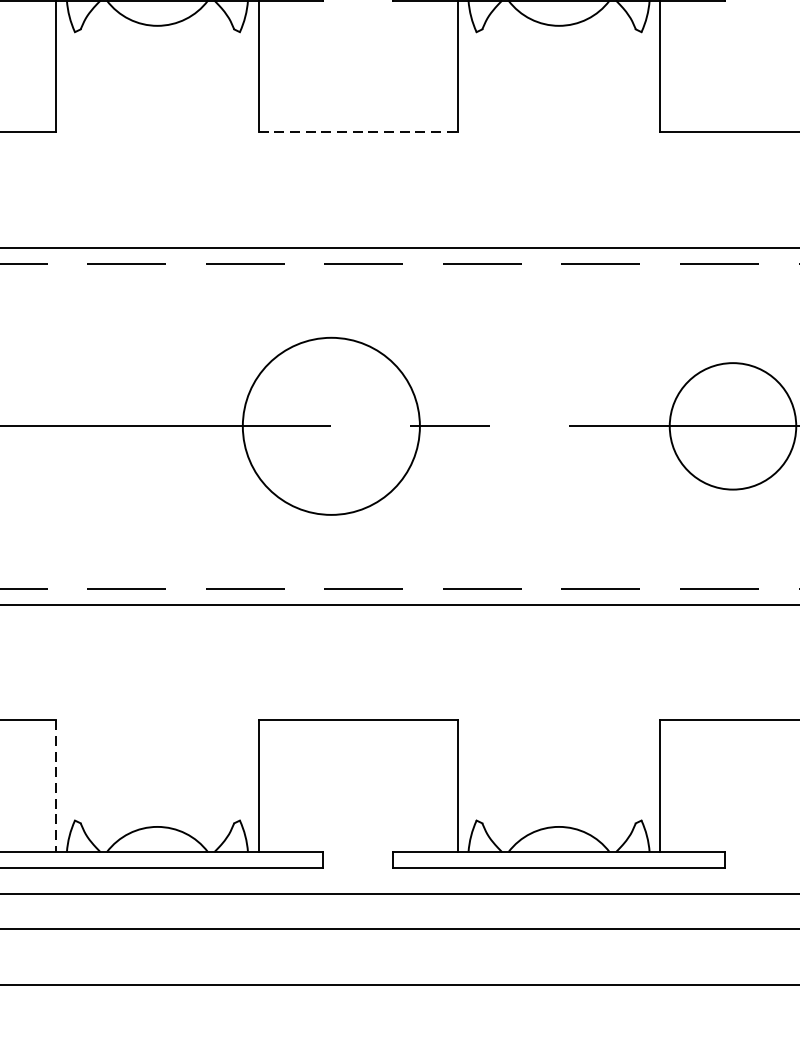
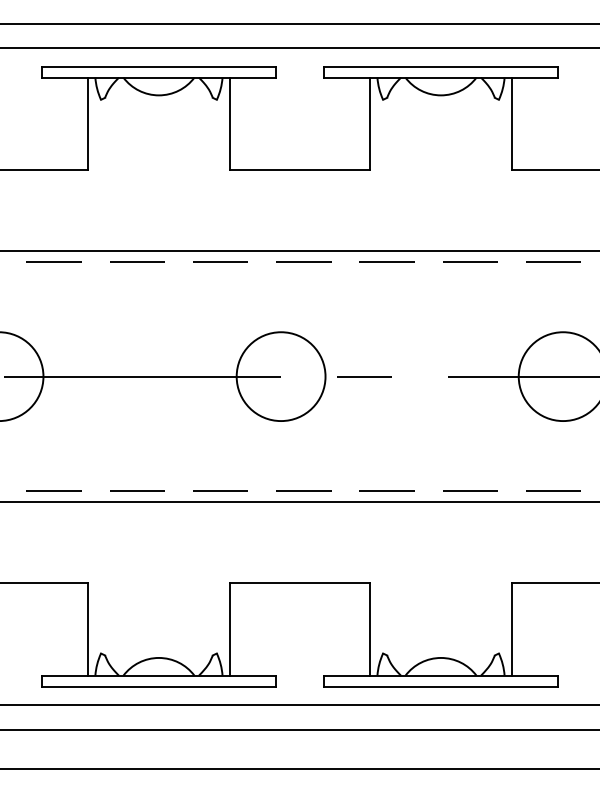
line: (357, 132) -> (299, 170), dashed -> solid
circle: (330, 426) -> (280, 376), size x0.71
line: (55, 786) -> (87, 629), dashed -> solid

